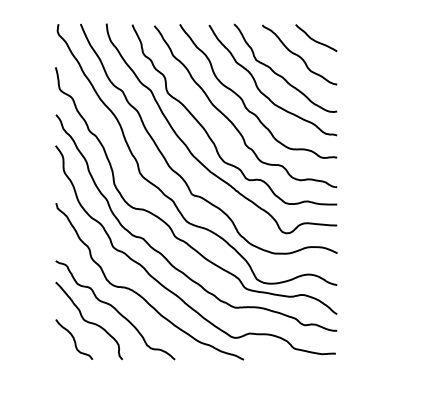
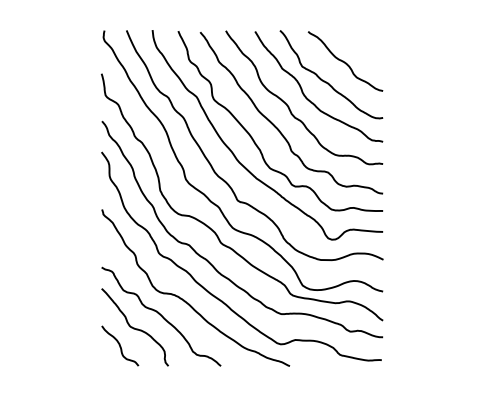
curve: (315, 40) -> (361, 46), removed

